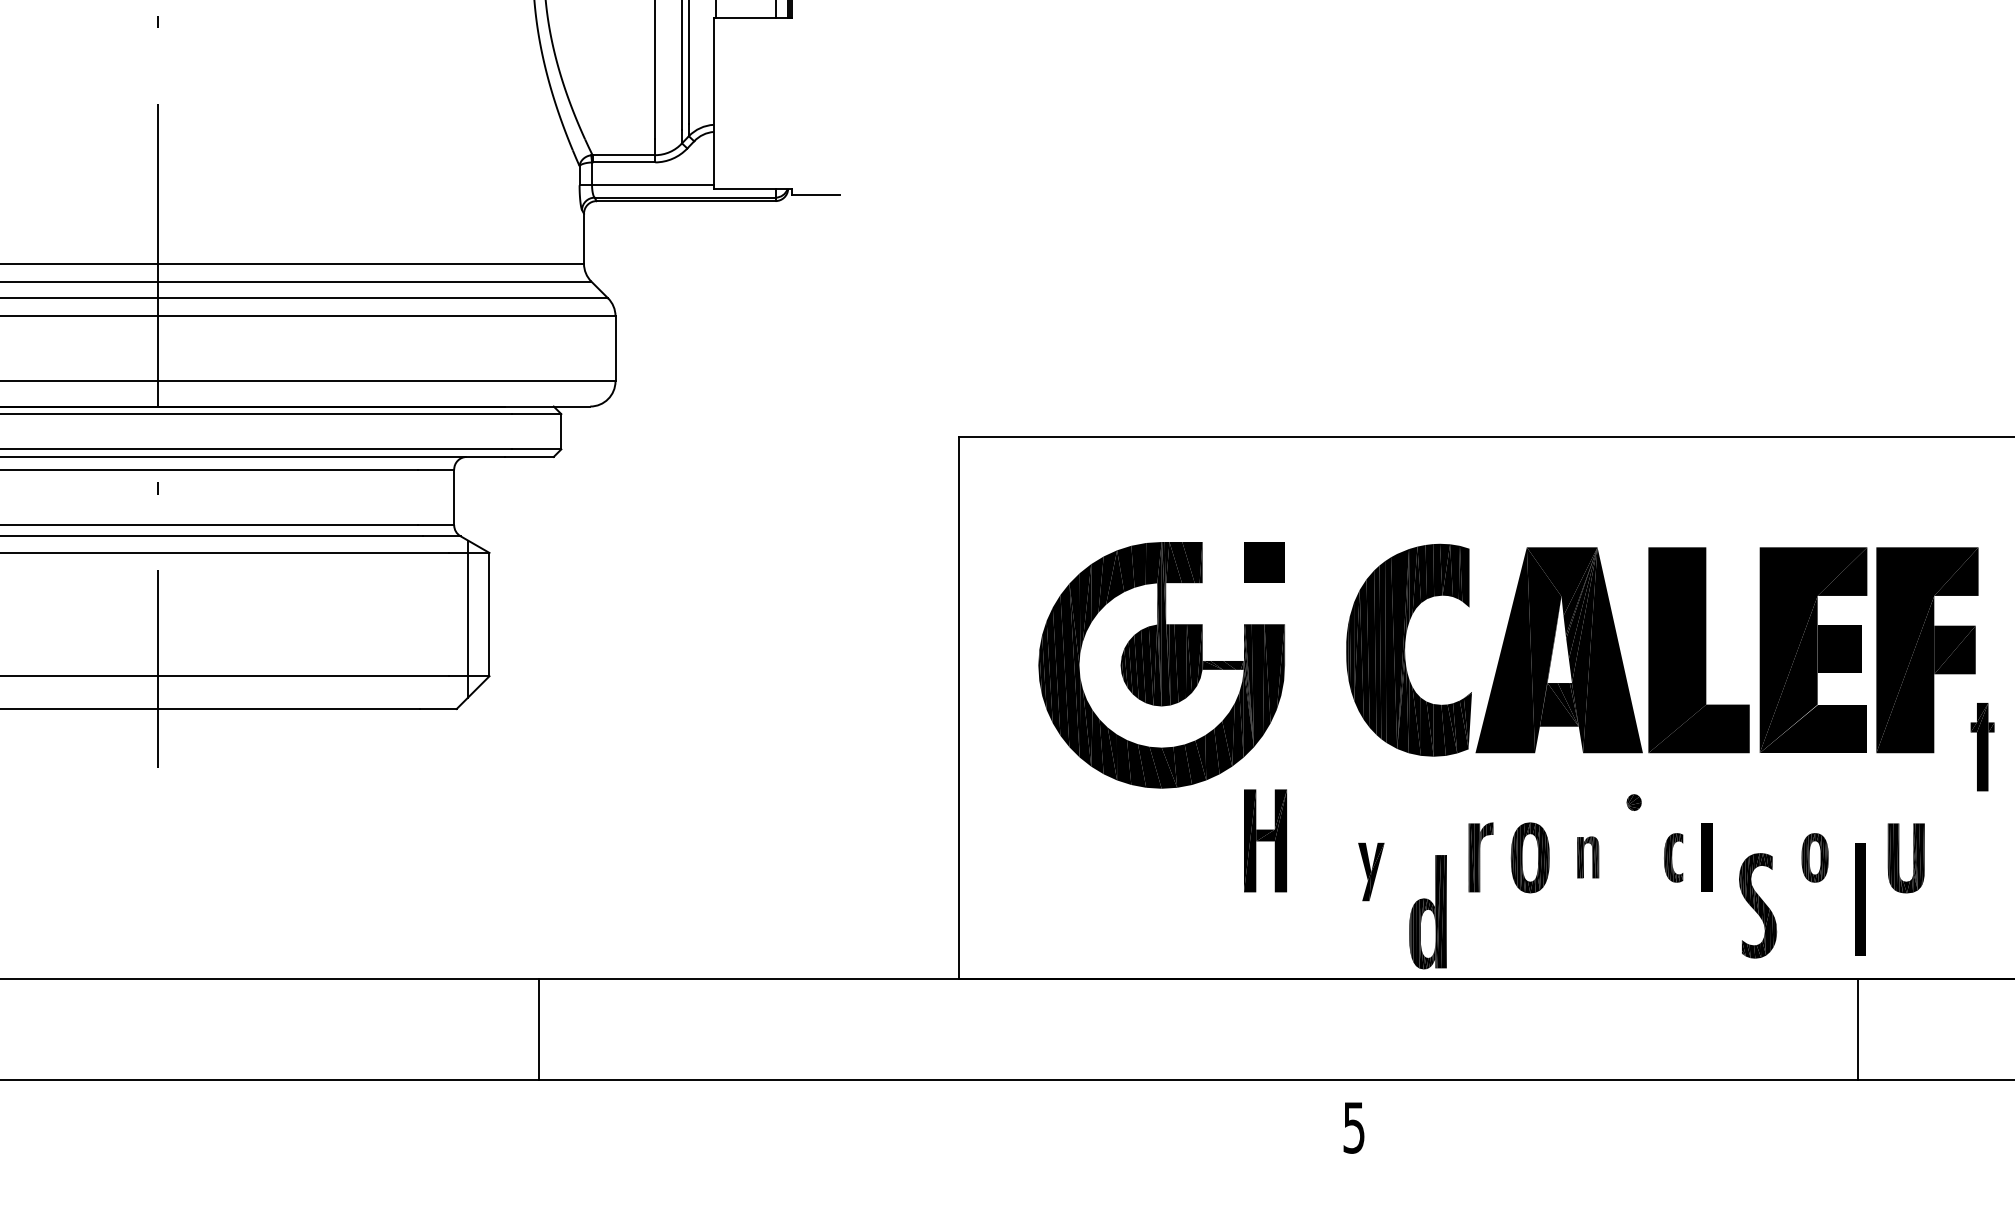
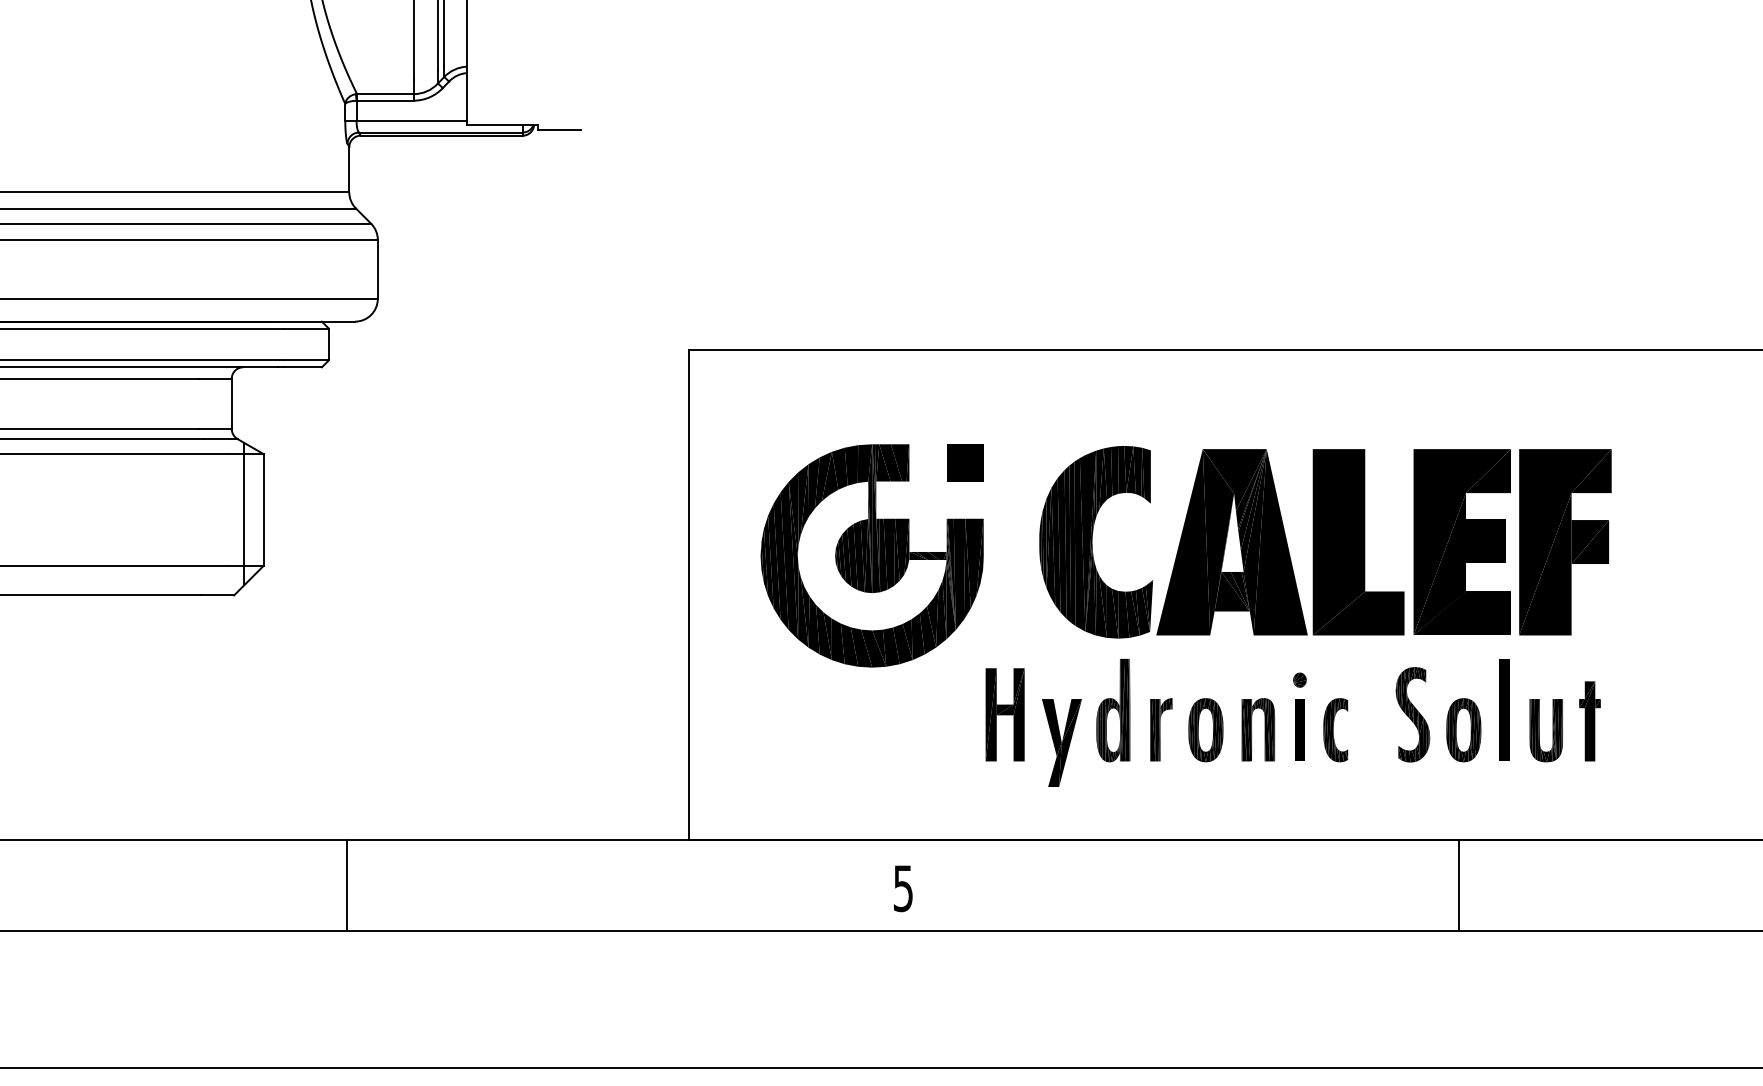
part: (1982, 747) -> (1589, 721), moved
part: (1265, 840) -> (1005, 714), moved
part: (1587, 857) -> (1257, 729), size x1.67
part: (1673, 857) -> (1335, 729), size x1.43
part: (1706, 857) -> (1299, 729), moved
part: (1814, 857) -> (1463, 729), size x1.43
part: (1371, 871) -> (1062, 742), size x1.67
part: (1860, 899) -> (1504, 709), moved
part: (1758, 905) -> (1413, 714), moved
part: (1427, 912) -> (1112, 710), moved
line: (539, 1029) -> (347, 885), moved
line: (1857, 1029) -> (1458, 885), moved
text: (1353, 1127) -> (902, 888), moved

